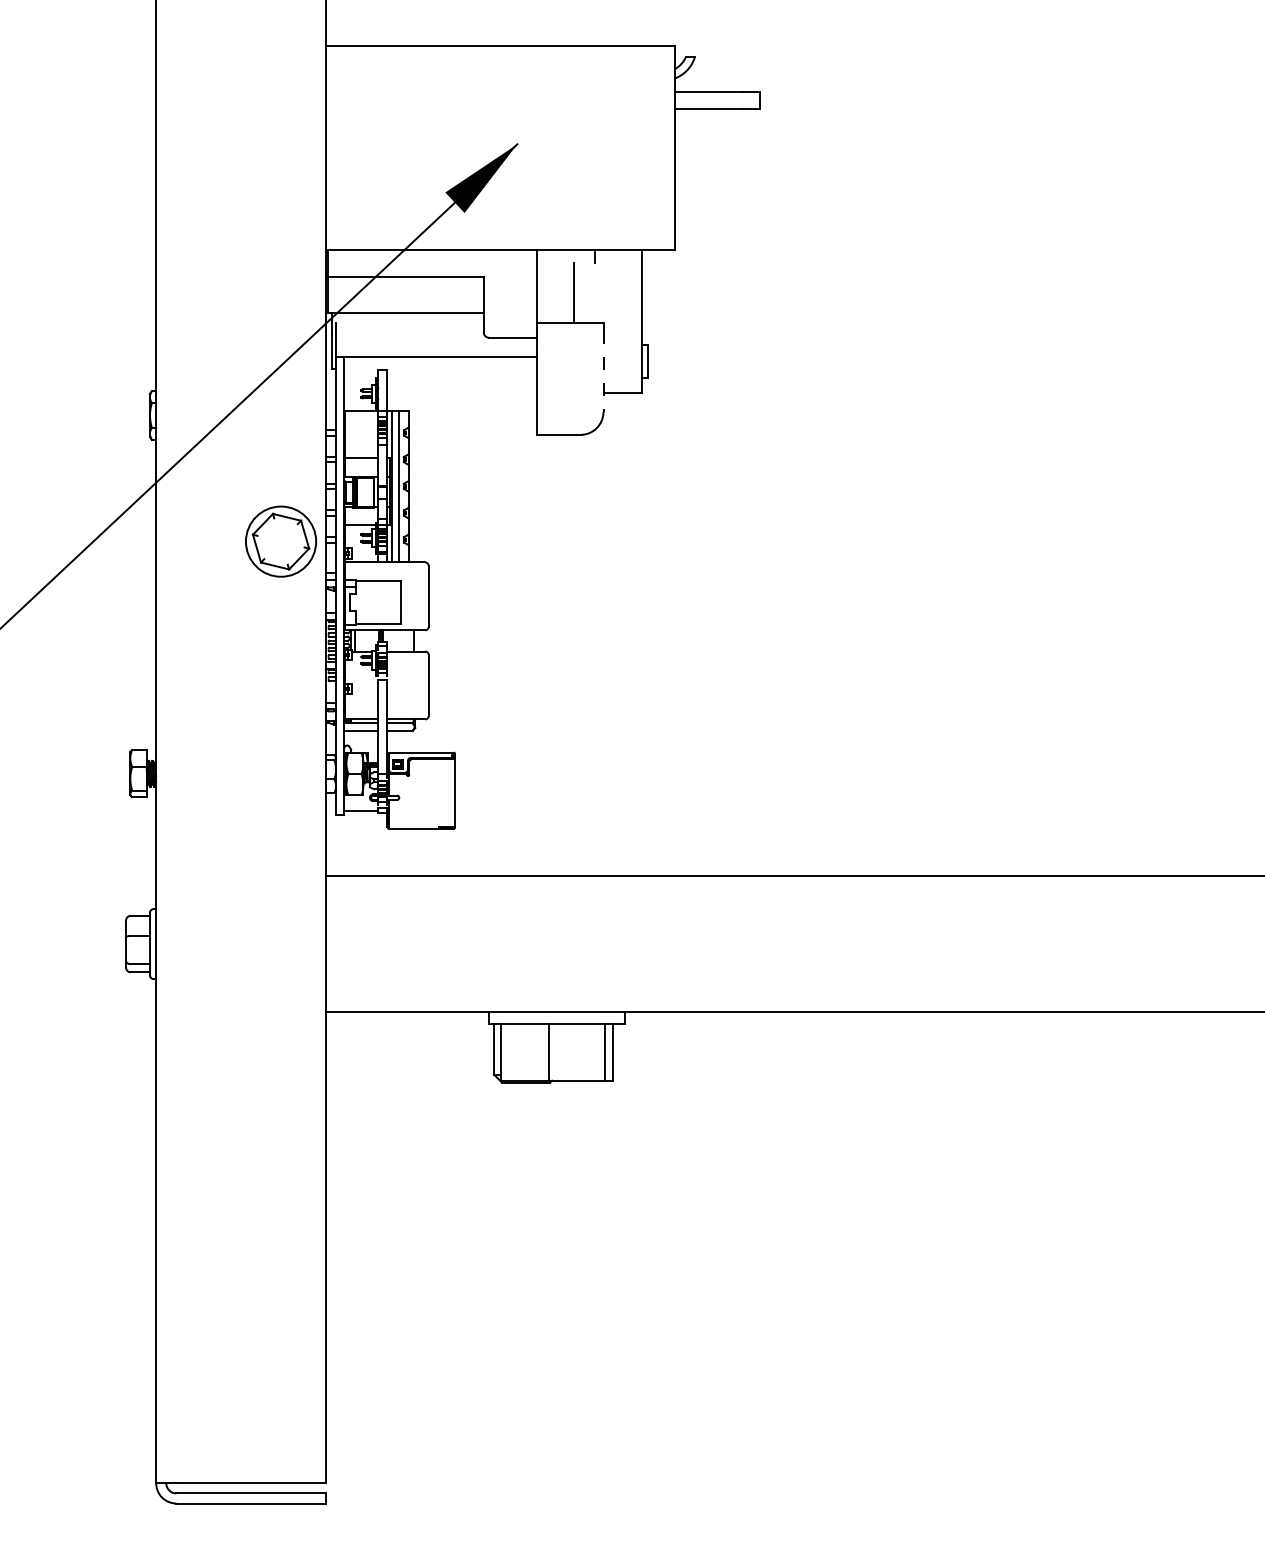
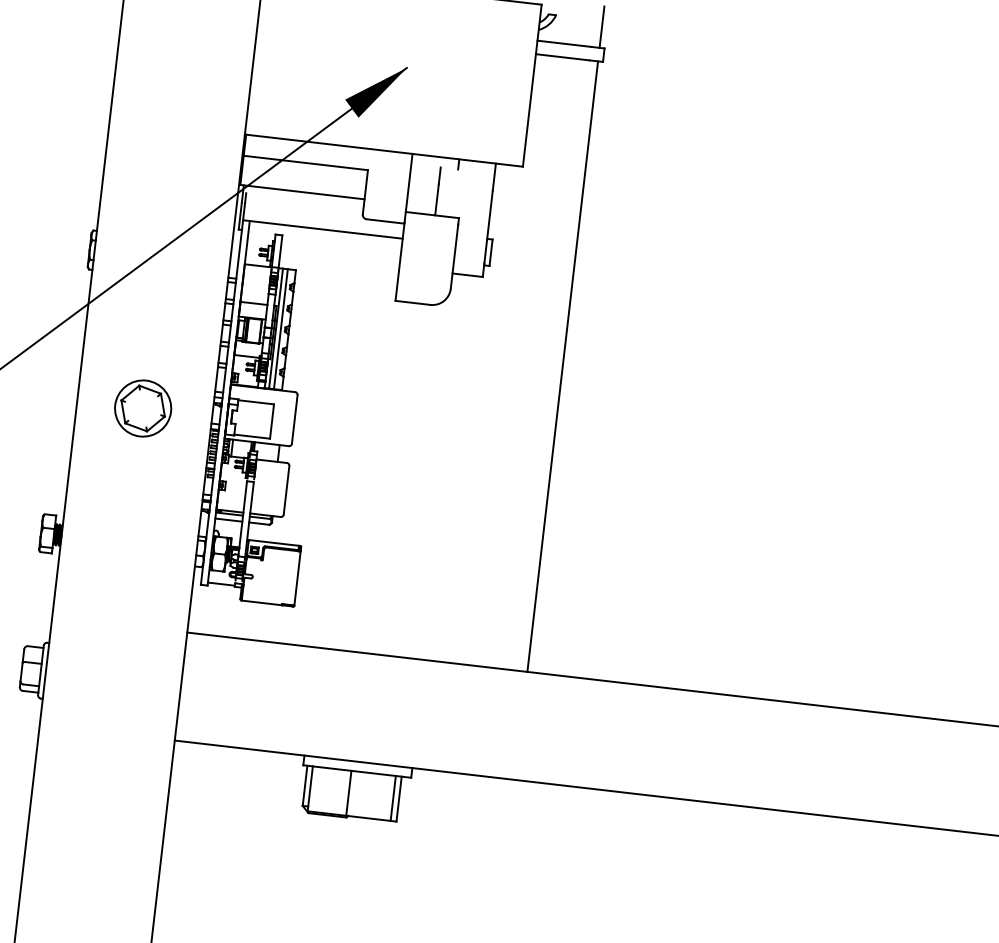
line: (753, 65) -> (602, 26), added
line: (603, 372) -> (454, 257), dashed -> solid
line: (753, 492) -> (562, 366), added
part: (280, 541) -> (142, 408), moved

